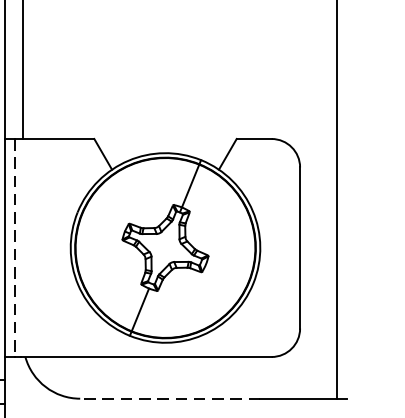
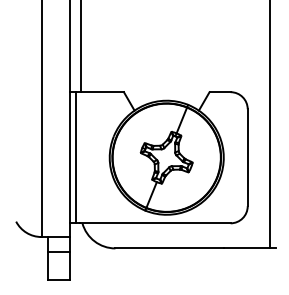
line: (15, 247) -> (76, 157), dashed -> solid
line: (170, 398) -> (169, 248), dashed -> solid

